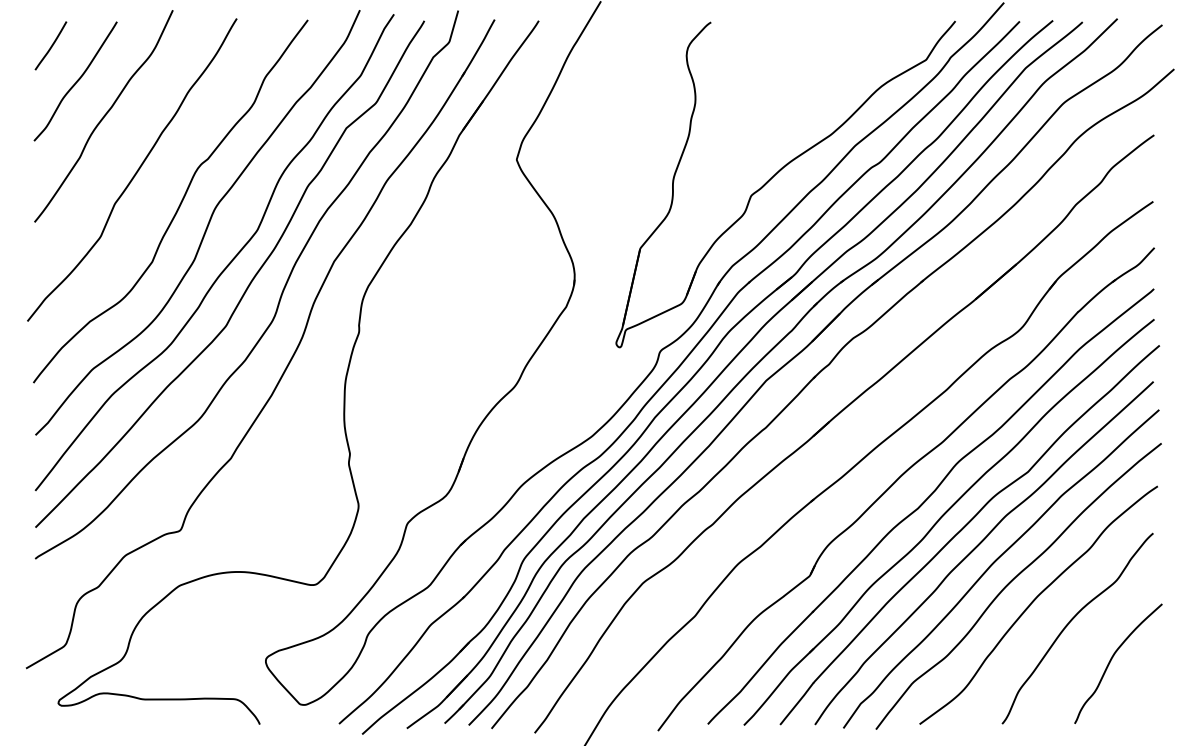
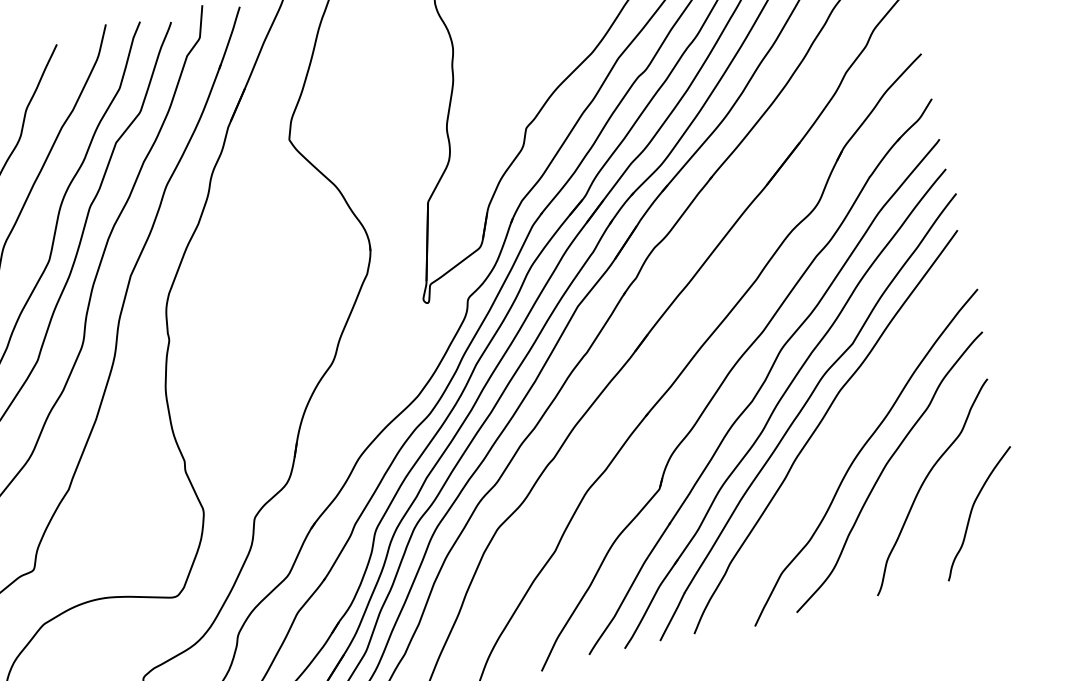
curve: (995, 562) -> (838, 438), removed

